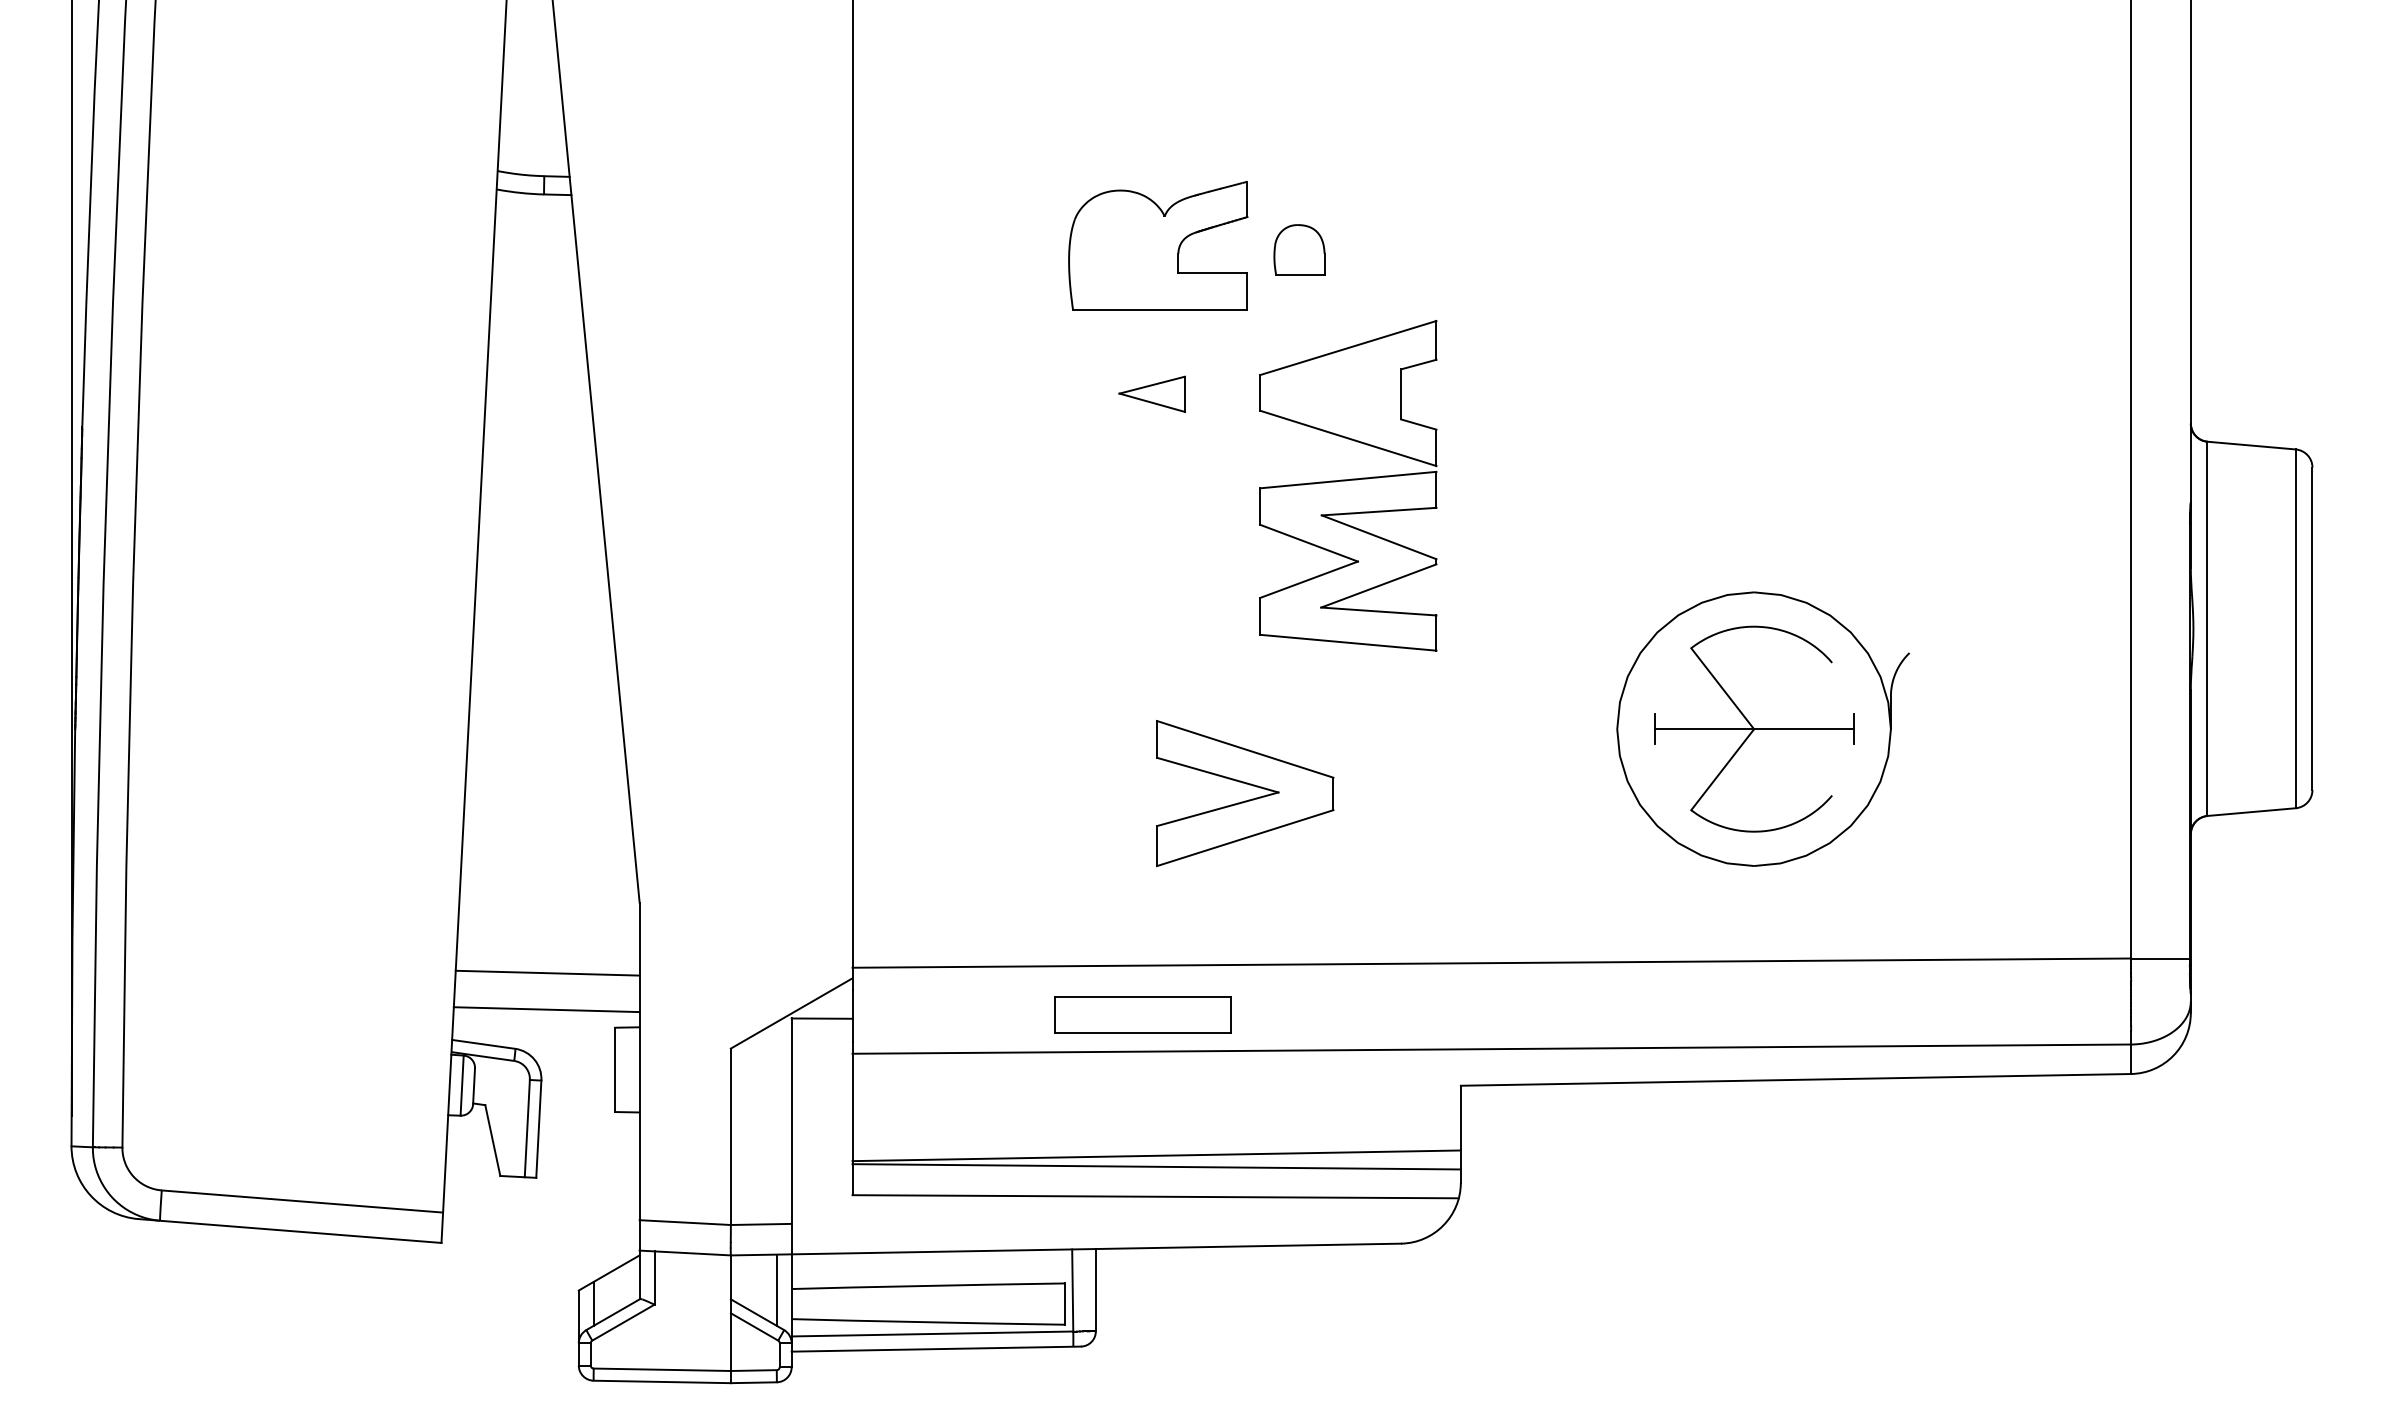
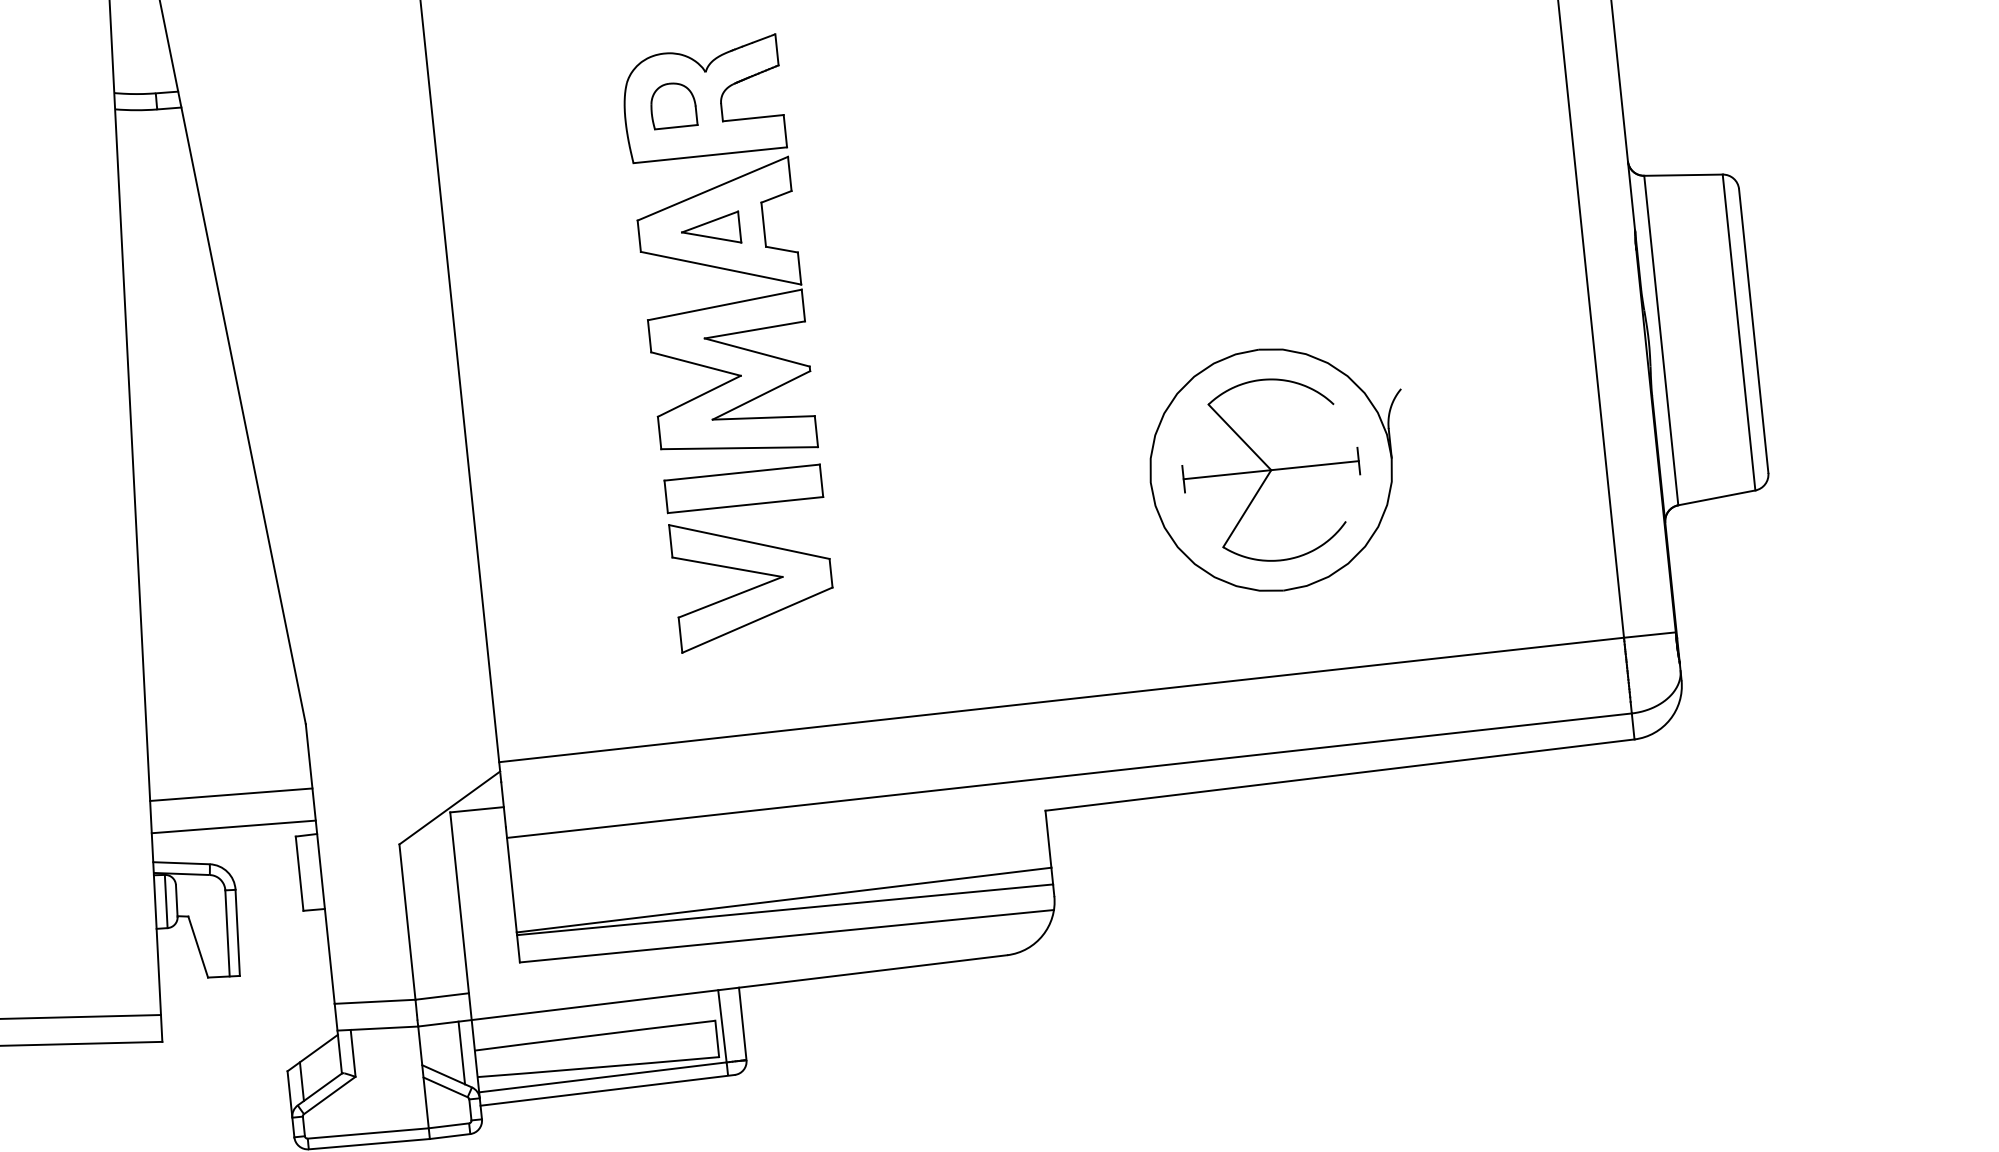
part: (1299, 249) -> (673, 105), moved
part: (1348, 485) -> (725, 309), moved
part: (1248, 799) -> (756, 585), moved
part: (1142, 1014) -> (743, 488), moved

